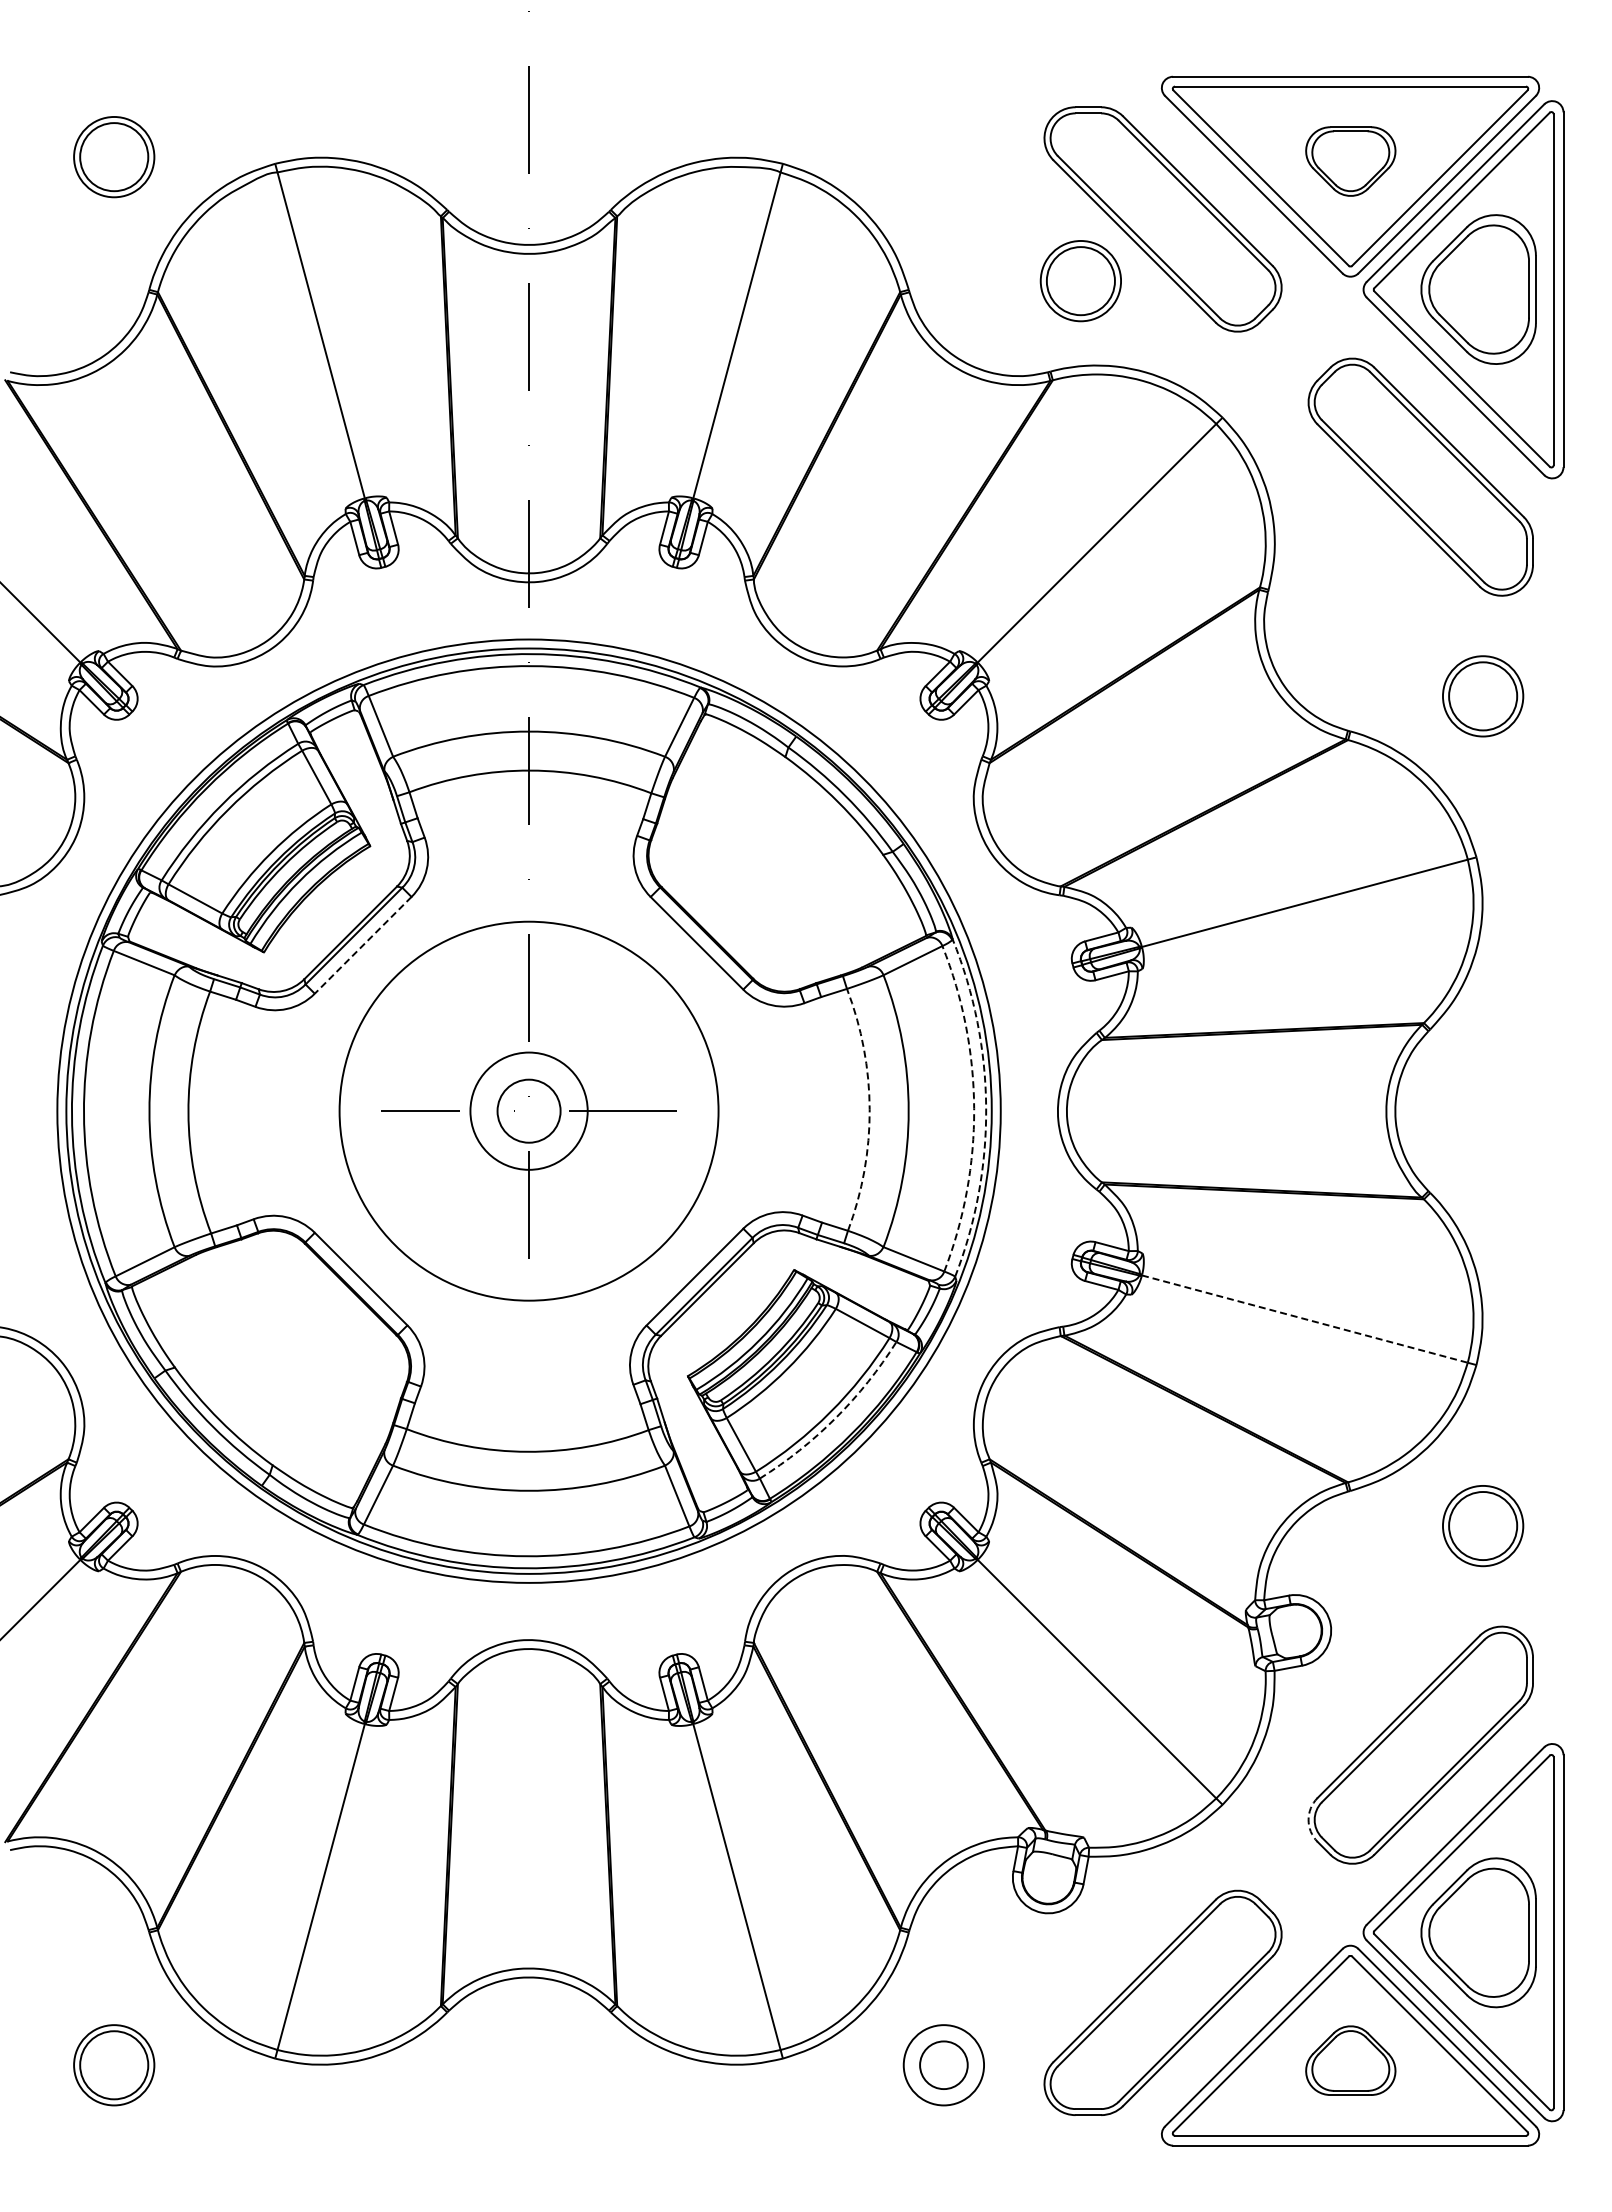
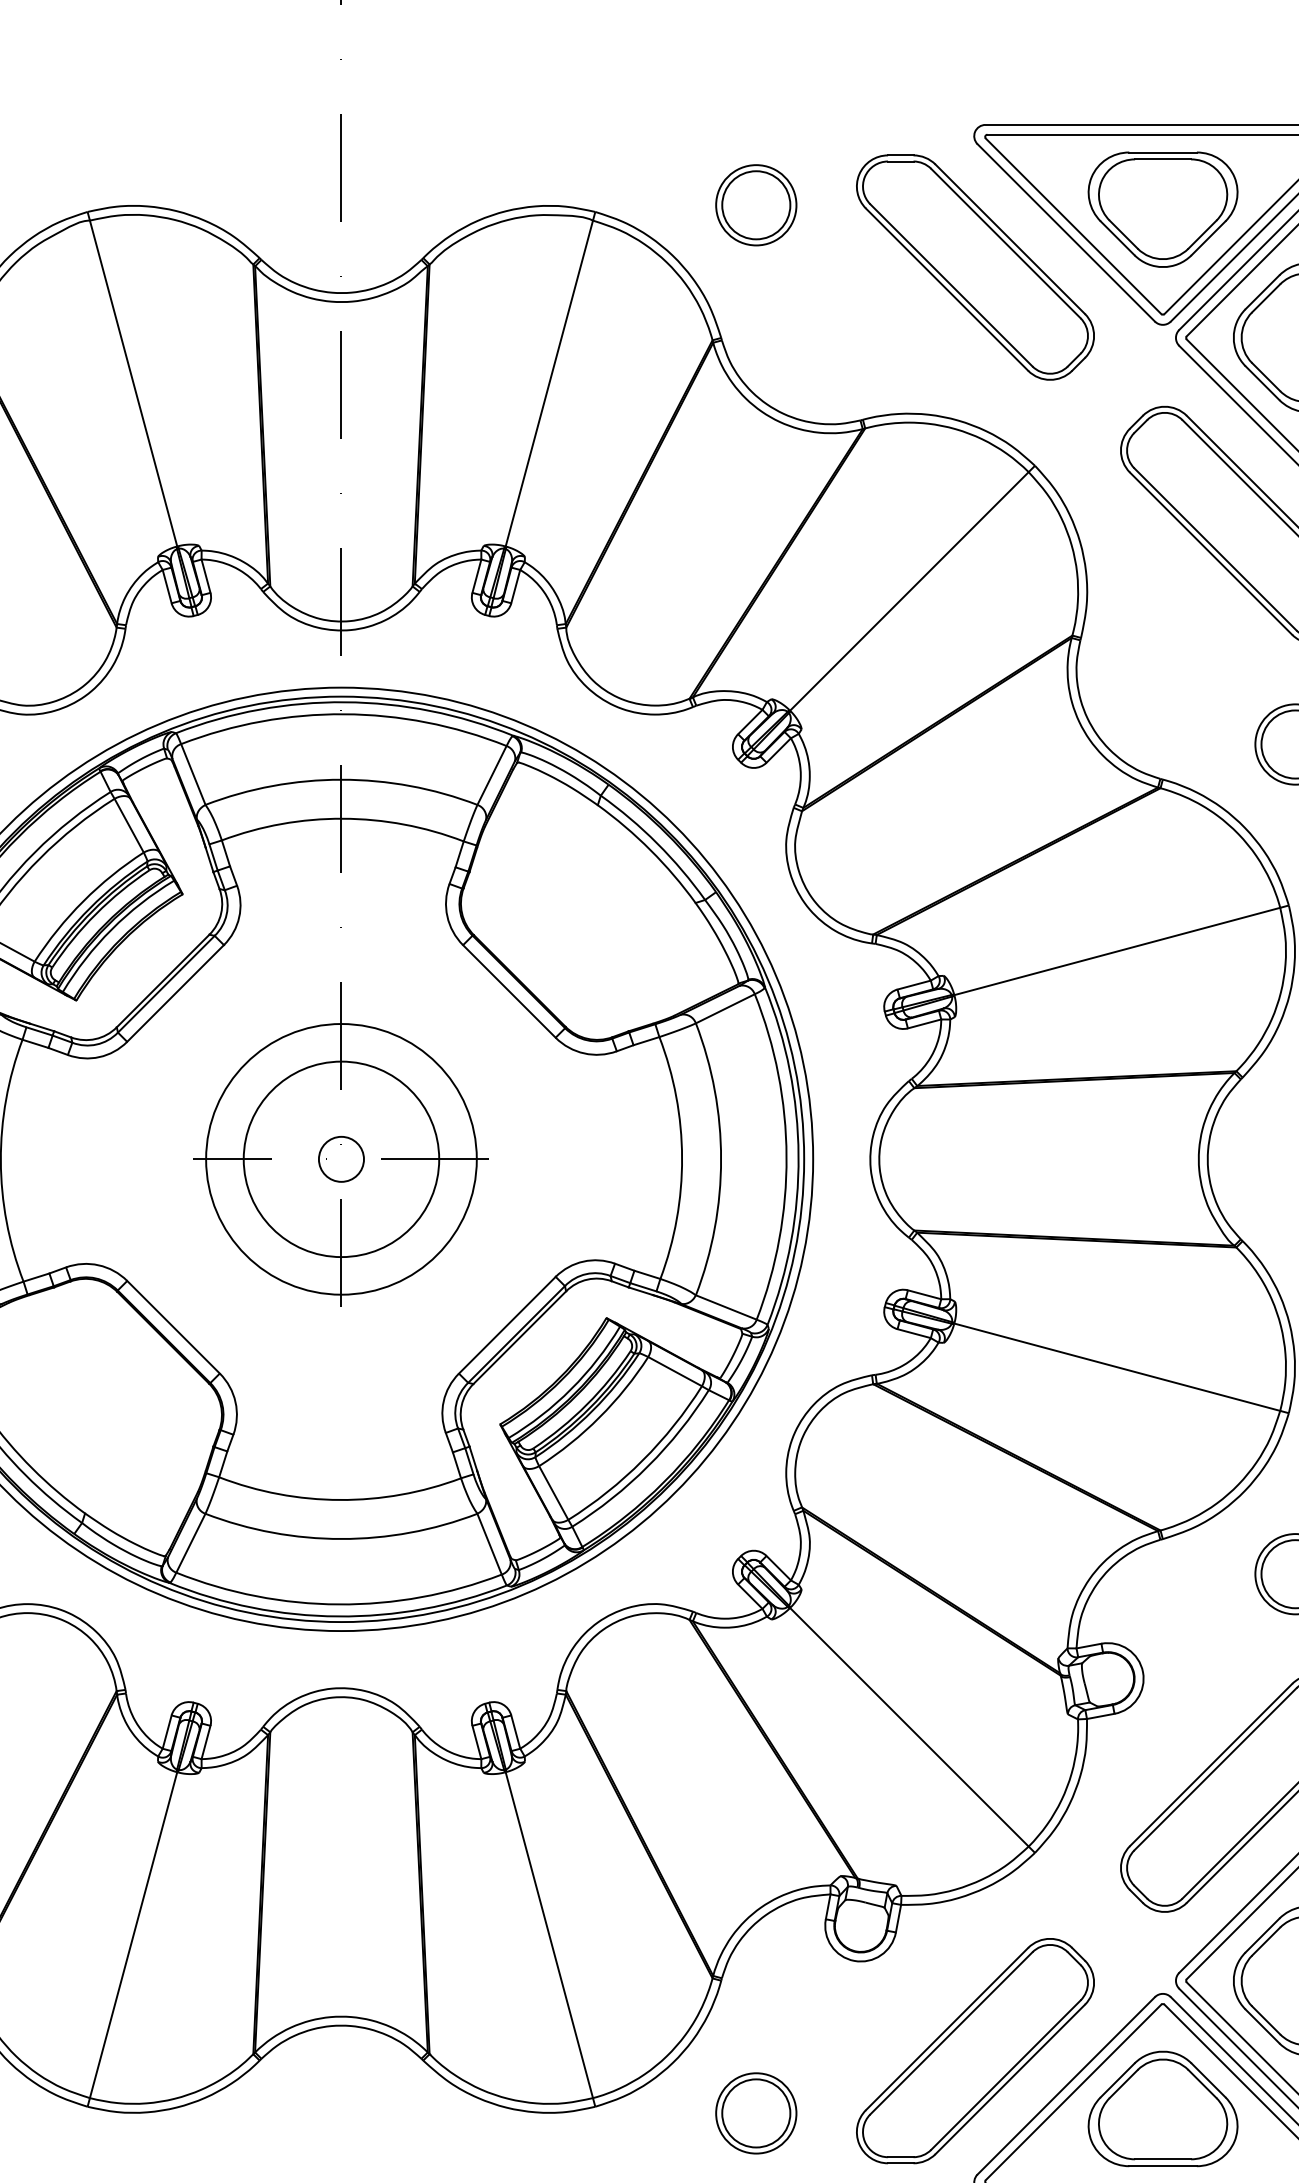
part: (1350, 161) -> (1162, 209), size x1.67
part: (1080, 281) -> (755, 205), moved
line: (362, 945) -> (174, 993), dashed -> solid
arc: (986, 1107) -> (798, 1155), dashed -> solid
arc: (974, 1108) -> (786, 1156), dashed -> solid
arc: (869, 1109) -> (681, 1157), dashed -> solid
circle: (528, 1110) -> (340, 1158), size x0.71
circle: (528, 1110) -> (340, 1158), size x0.71
circle: (528, 1110) -> (340, 1158), size x1.67
line: (1304, 1319) -> (1116, 1367), dashed -> solid
arc: (835, 1417) -> (647, 1465), dashed -> solid
arc: (1308, 1819) -> (1120, 1867), dashed -> solid
part: (1350, 2060) -> (1162, 2108), size x1.67
circle: (943, 2065) -> (755, 2113), size x1.43

